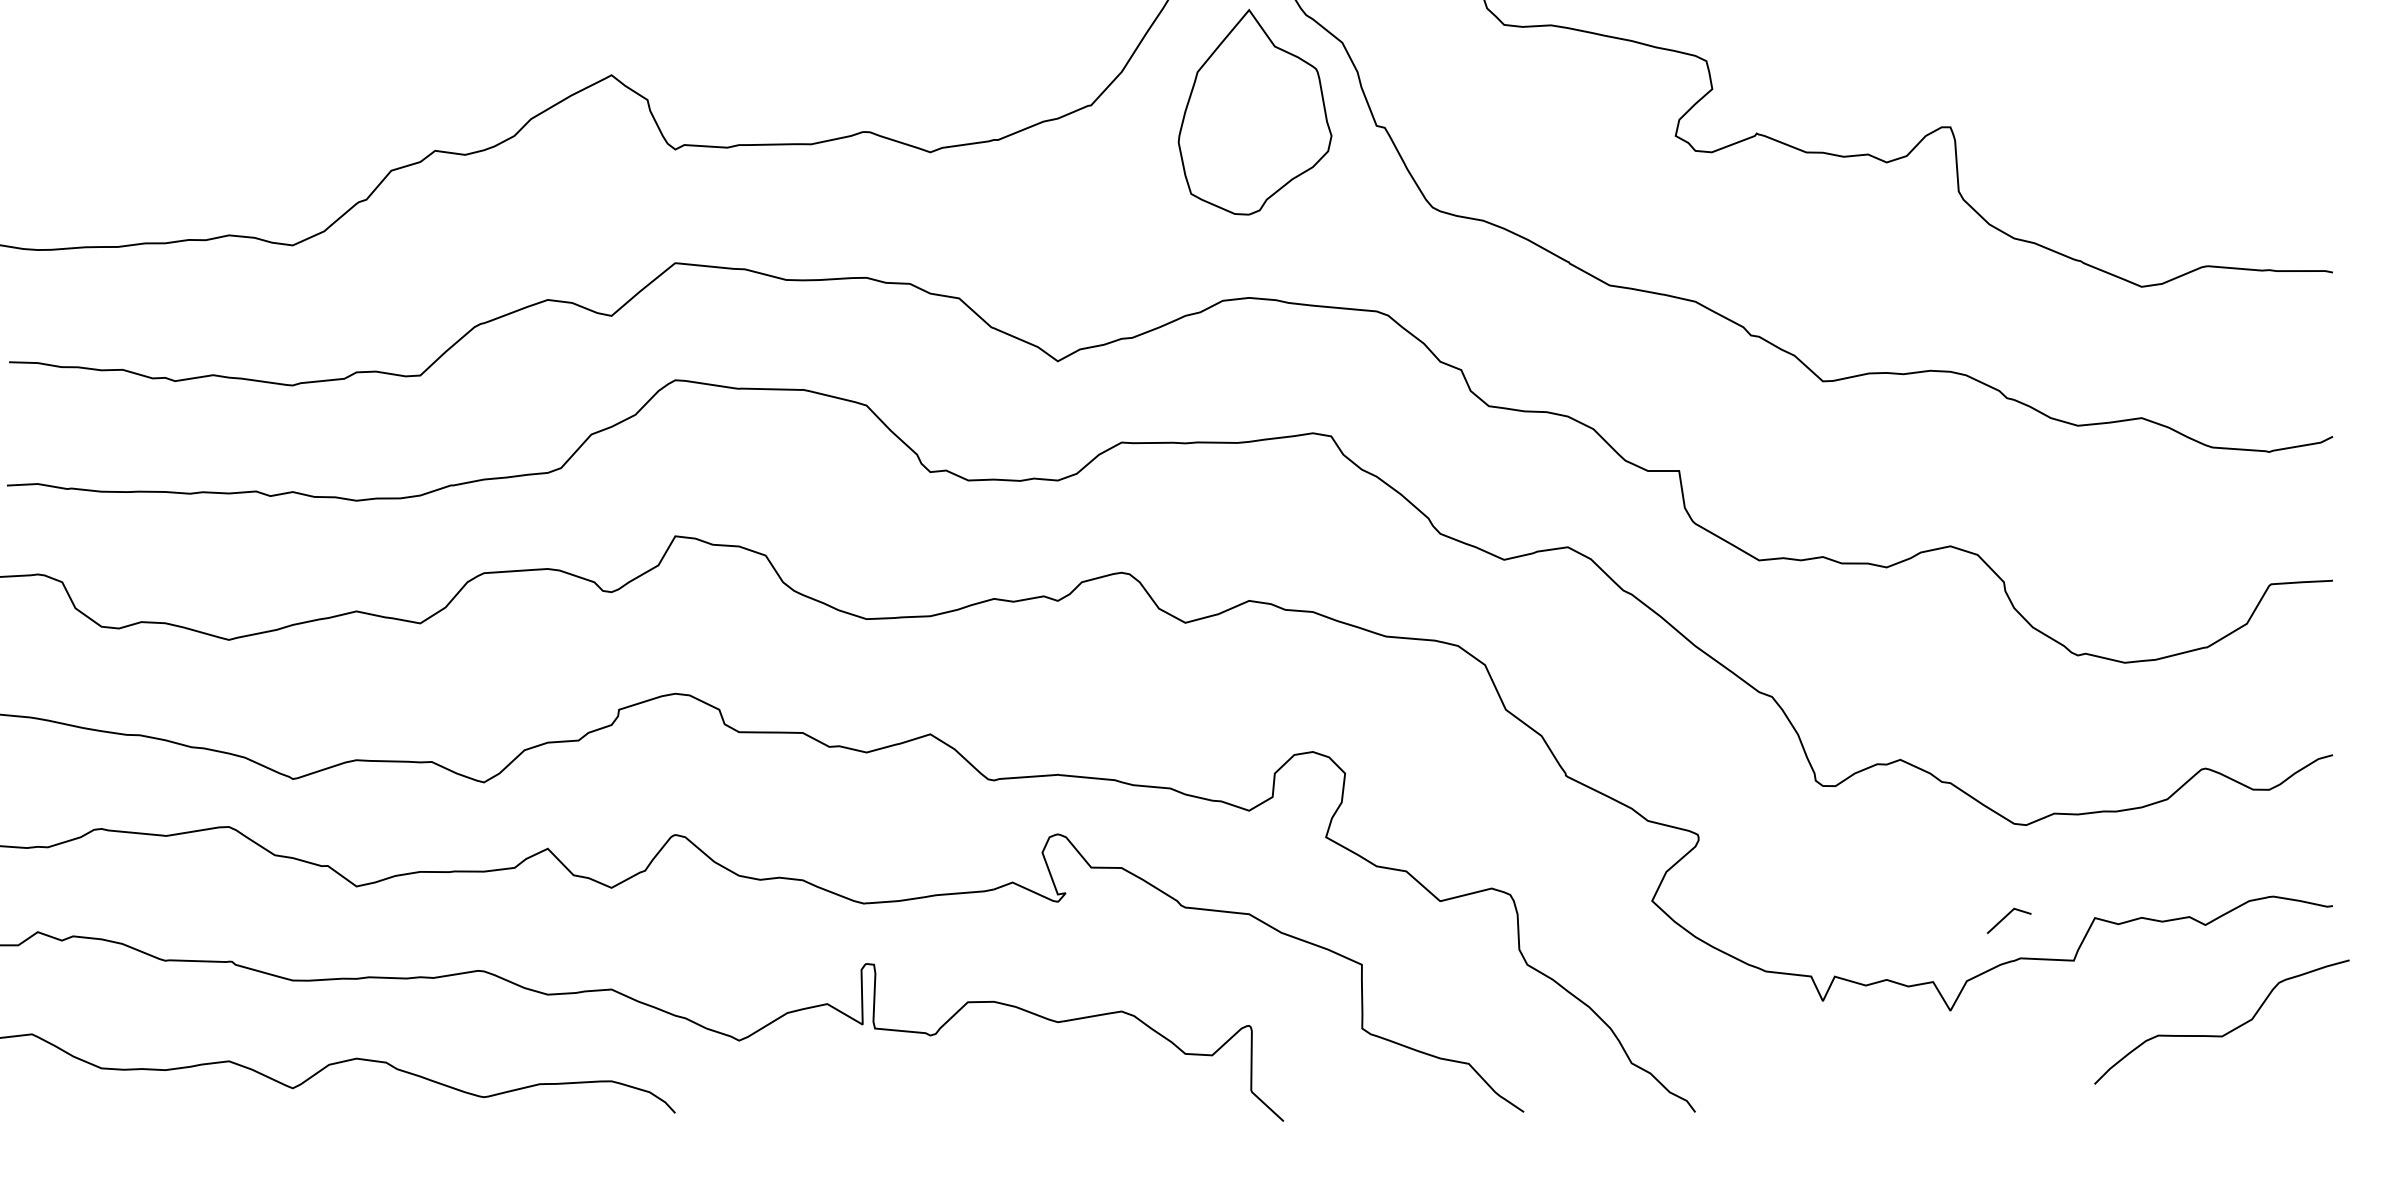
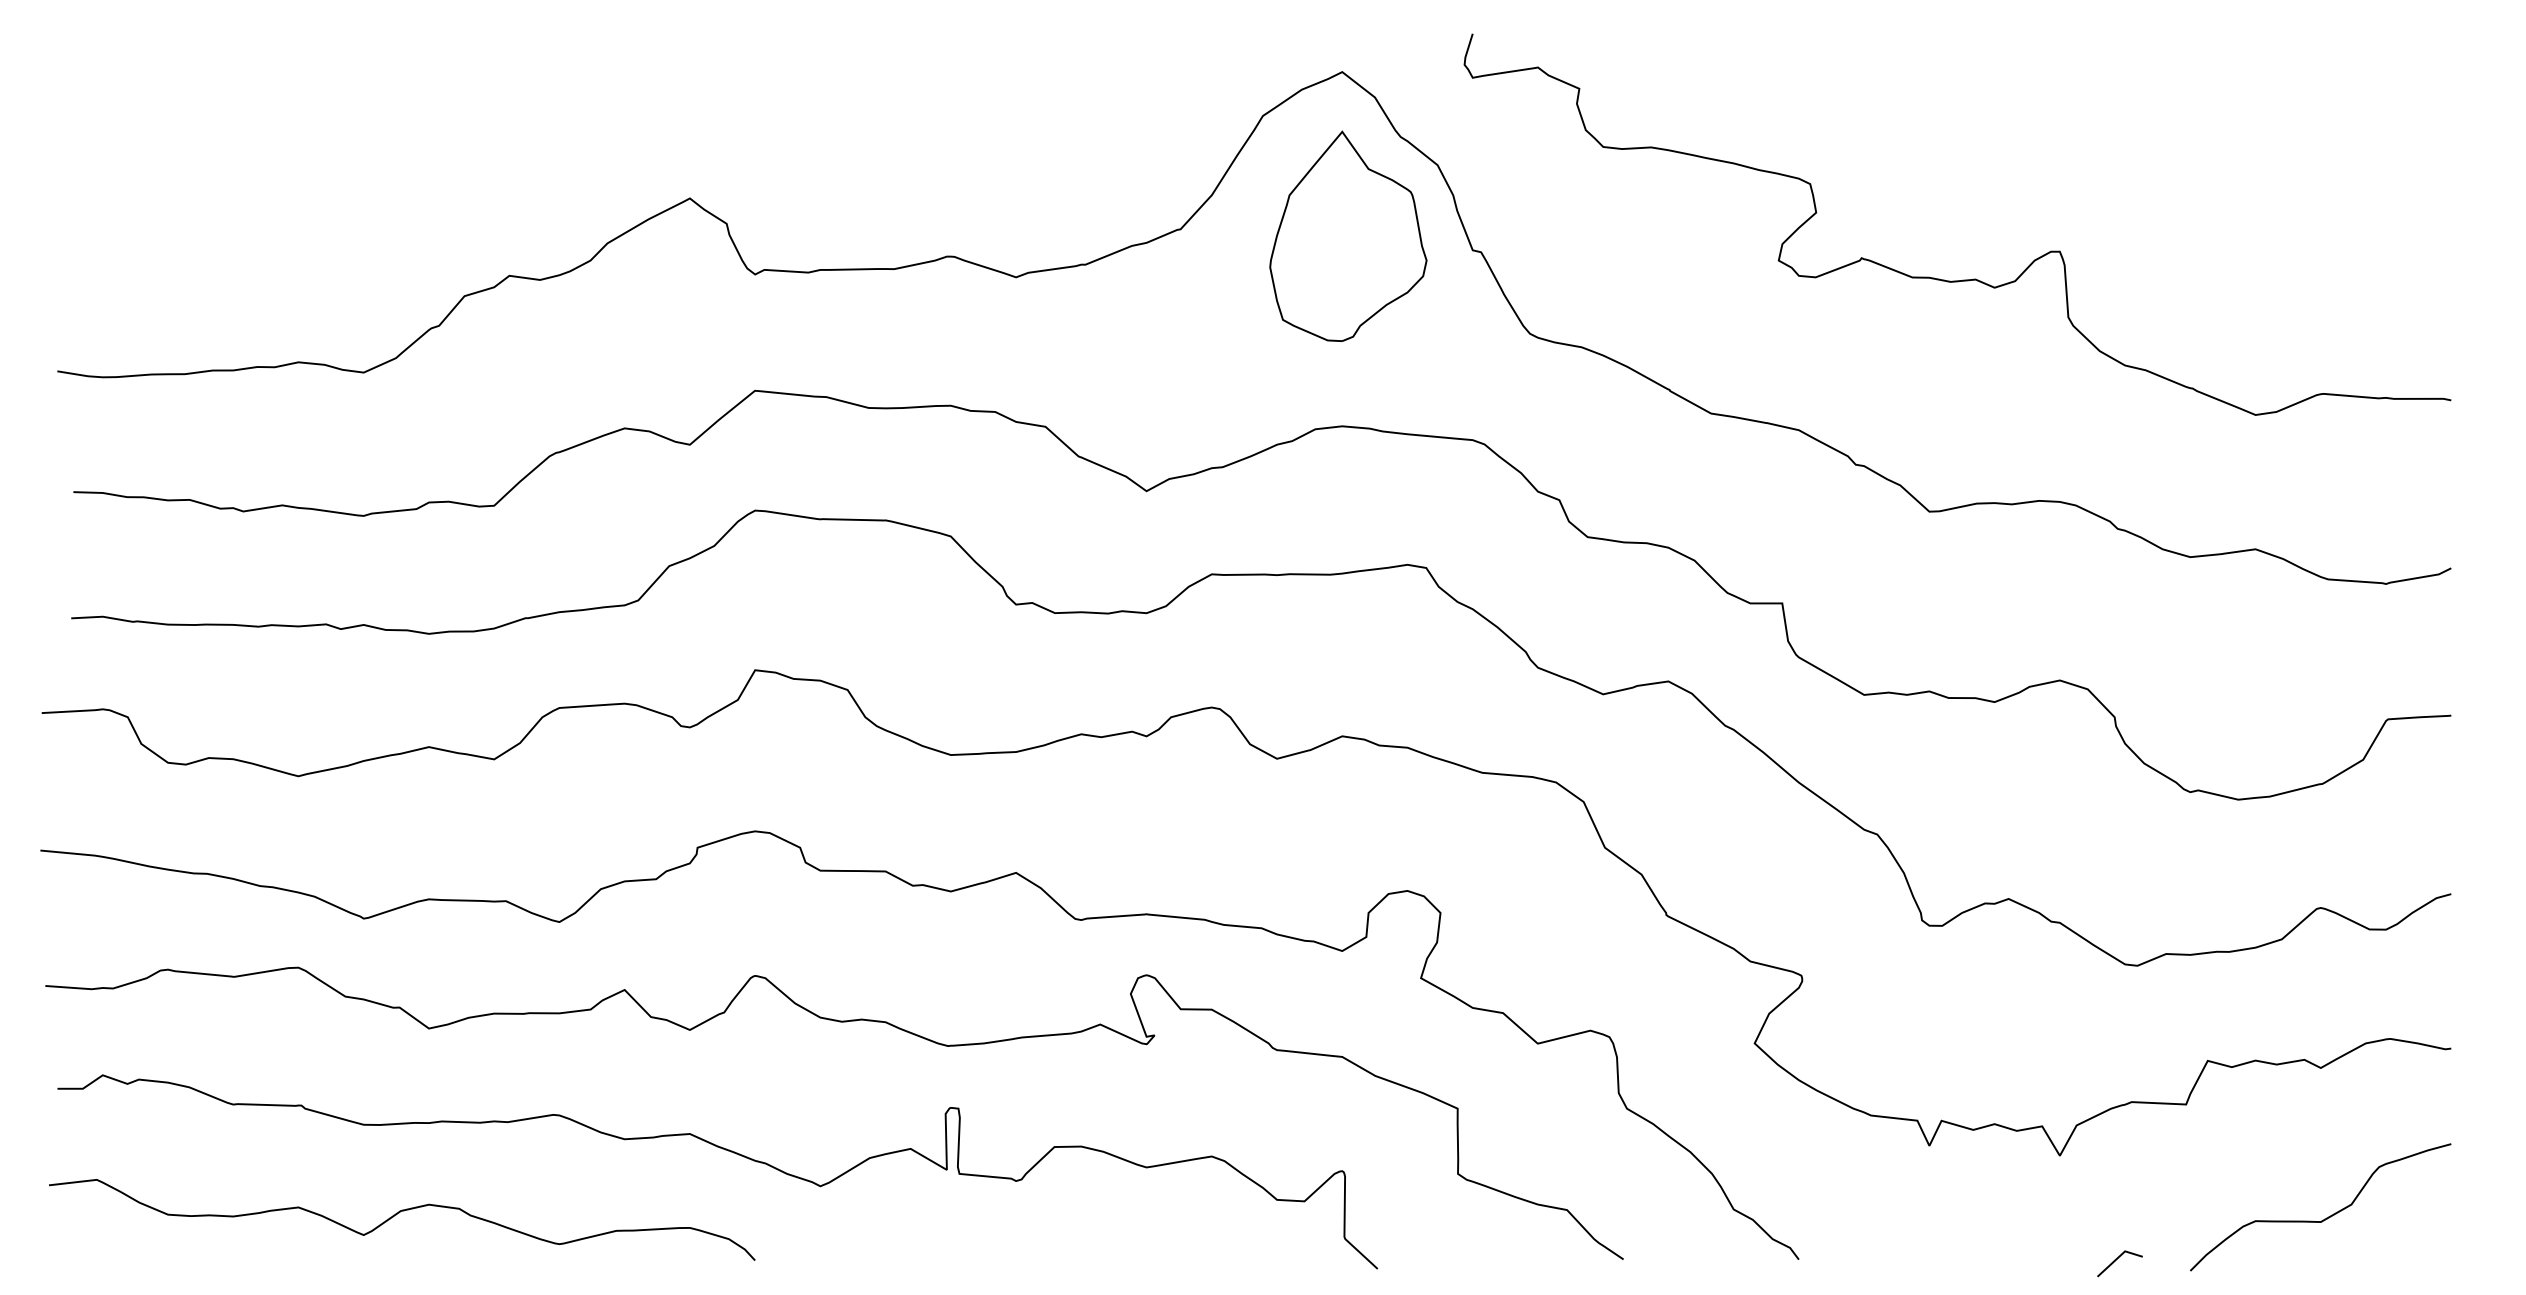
line: (2005, 917) -> (2116, 1260), moved
curve: (2227, 1032) -> (2326, 1217), moved

